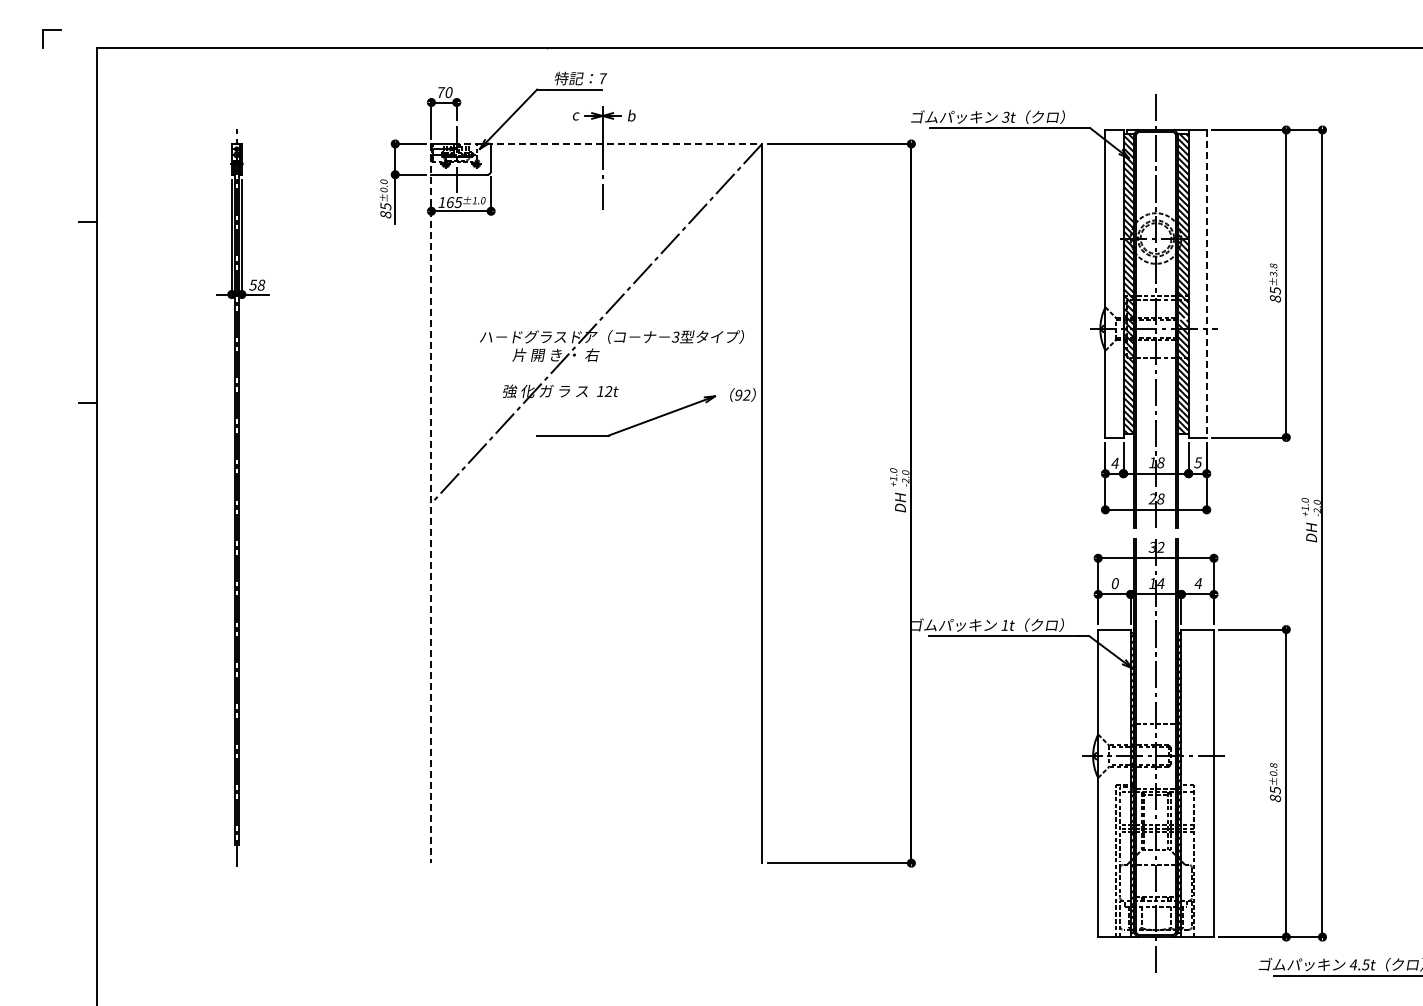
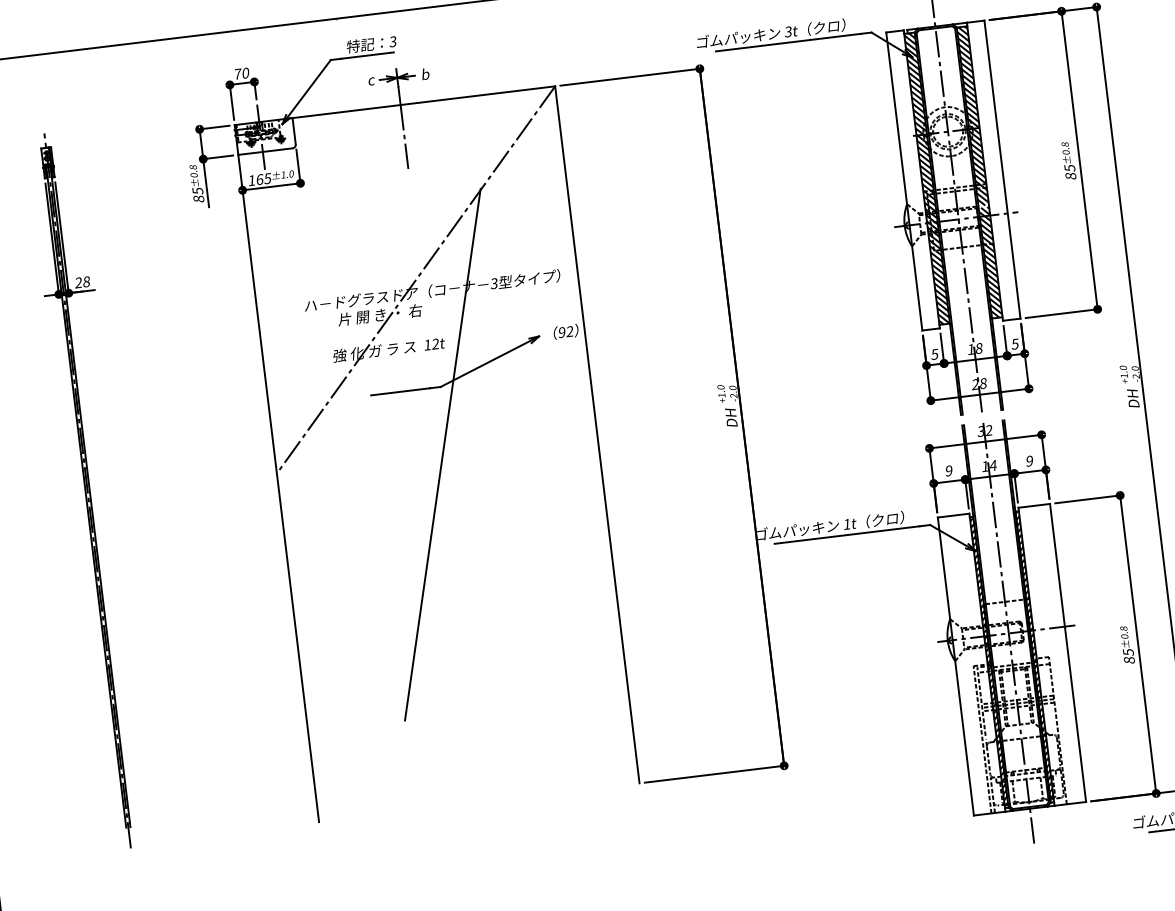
text: (602, 78) -> (392, 41), 7 -> 3
line: (608, 143) -> (406, 103), dashed -> solid
text: (384, 181) -> (193, 166), ±0.0 -> ±0.8
text: (1273, 273) -> (1065, 151), ±3.8 -> ±0.8
line: (1206, 283) -> (1002, 169), dashed -> solid
text: (252, 284) -> (77, 282), 58 -> 28
text: (1114, 463) -> (934, 354), 4 -> 5
line: (431, 503) -> (276, 473), dashed -> solid
line: (602, 504) -> (442, 454), added
text: (1114, 583) -> (948, 470), 0 -> 9
text: (1198, 583) -> (1029, 461), 4 -> 9

